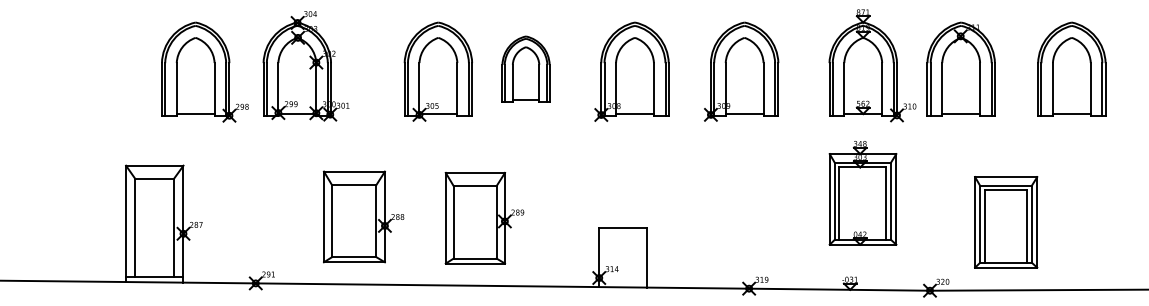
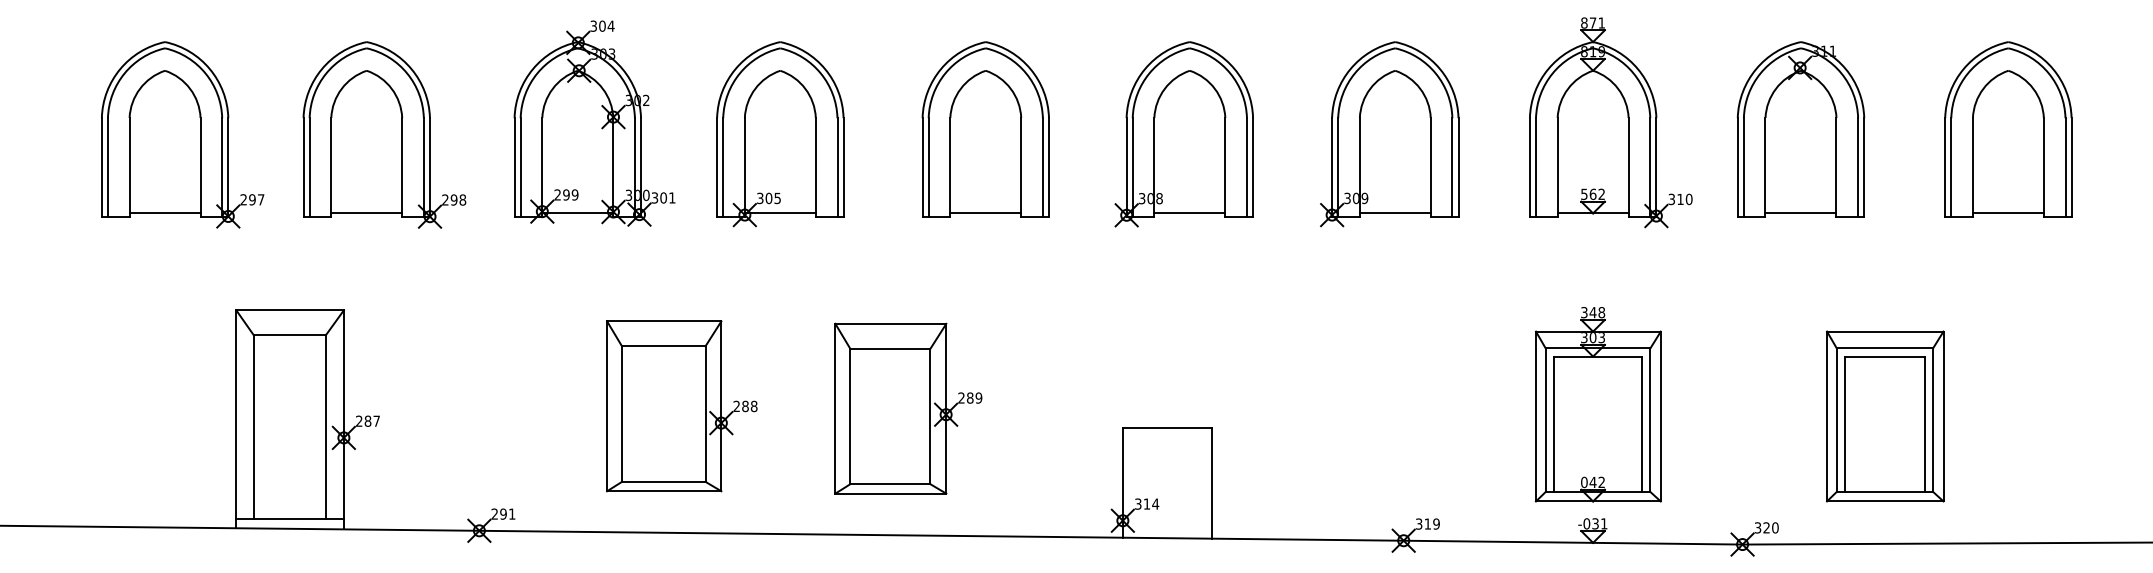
part: (872, 65) -> (1610, 122), moved
part: (305, 66) -> (593, 124), moved
part: (525, 68) -> (984, 128), size x1.43
part: (96, 71) -> (180, 133), added
part: (437, 71) -> (778, 133), moved
part: (862, 193) -> (1597, 405), moved

